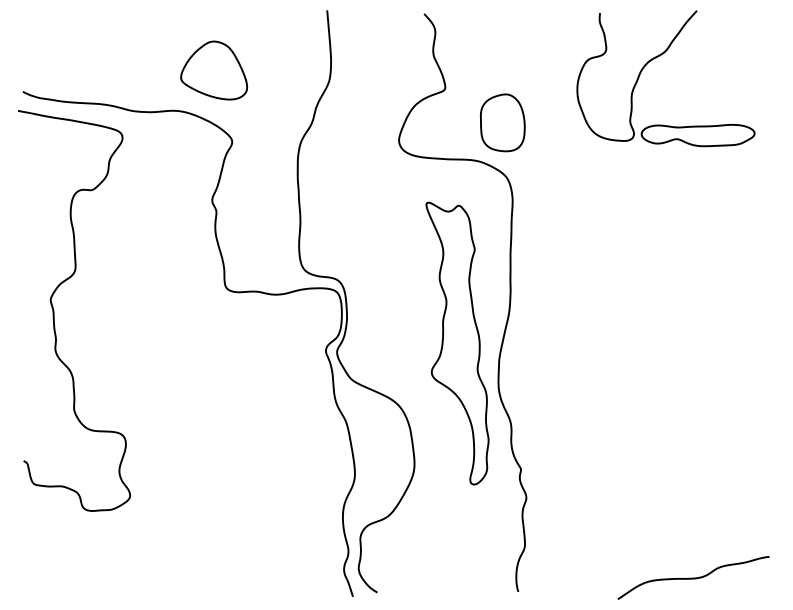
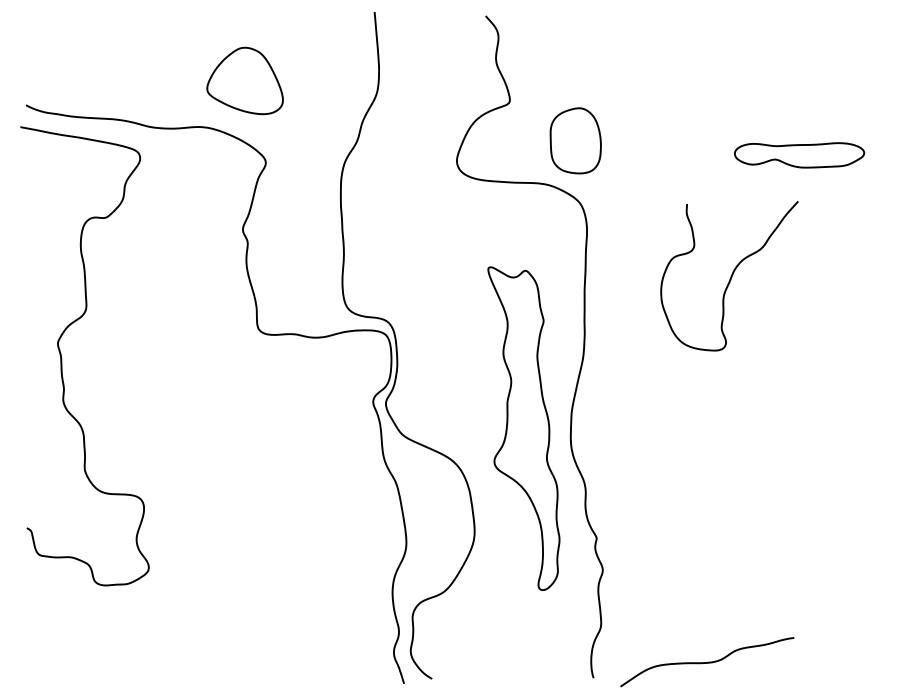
curve: (637, 76) -> (730, 276), moved
part: (457, 343) -> (523, 428), moved
curve: (693, 578) -> (707, 662), moved

